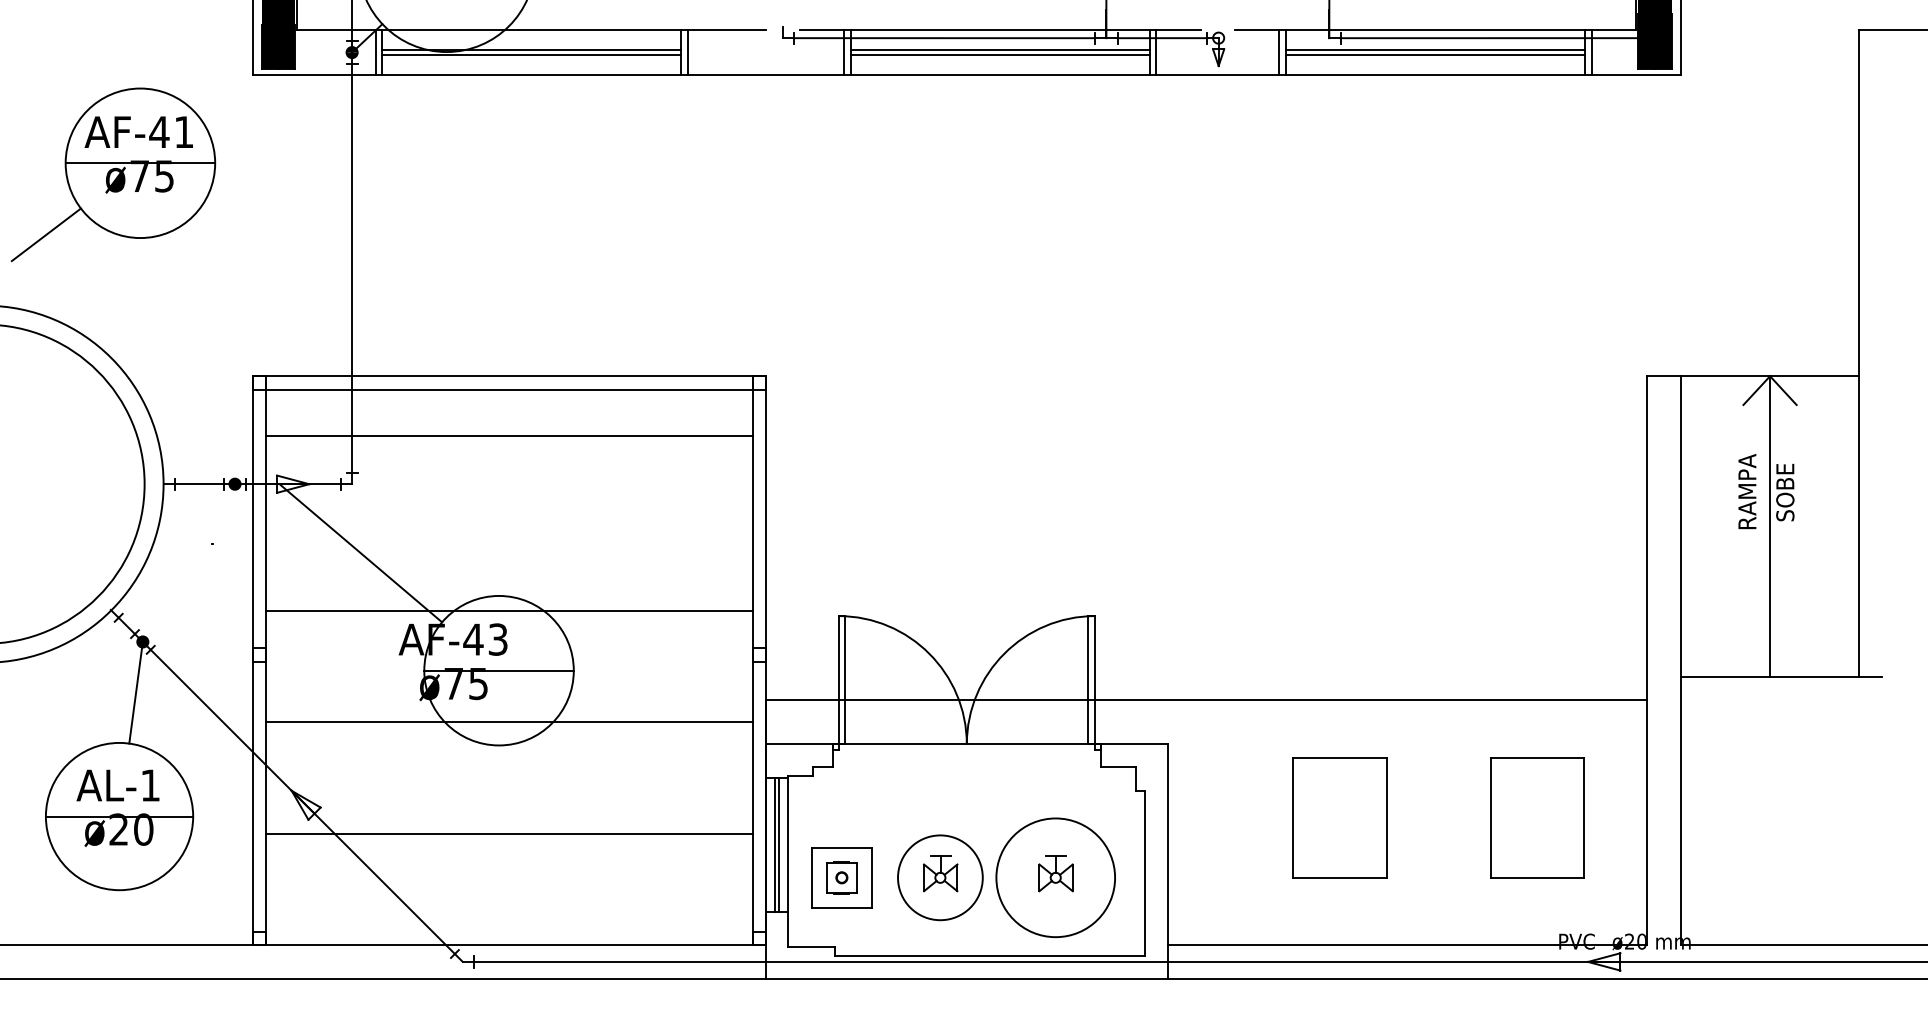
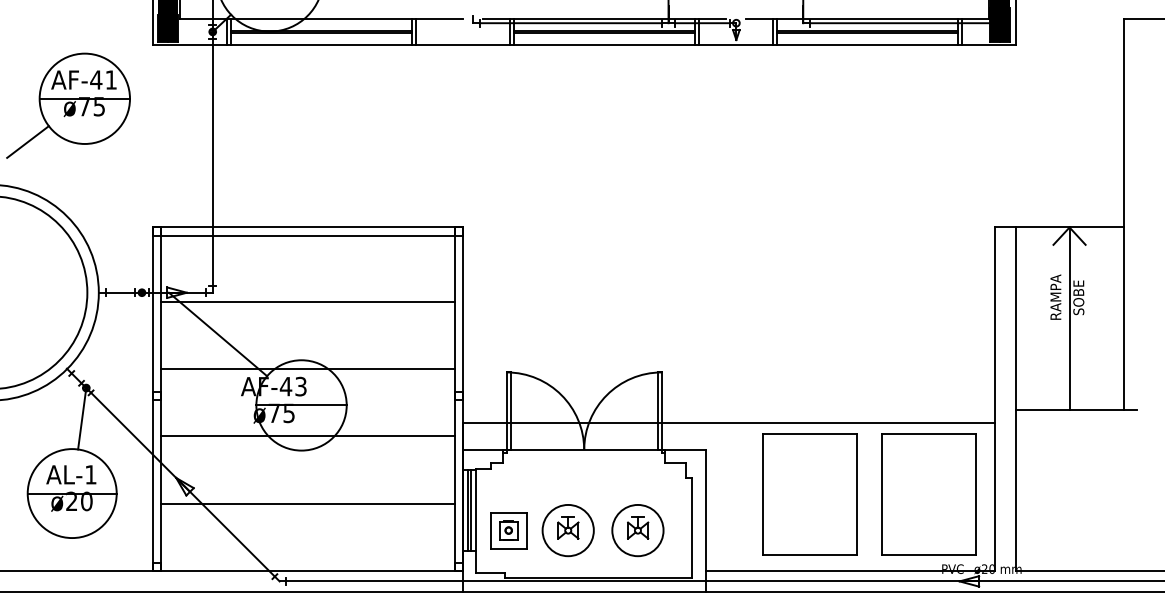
line: (508, 435) -> (307, 301), moved
part: (1339, 818) -> (809, 494), size x1.67
part: (1536, 818) -> (928, 494), size x1.67
circle: (1055, 877) -> (637, 530), size x0.71

